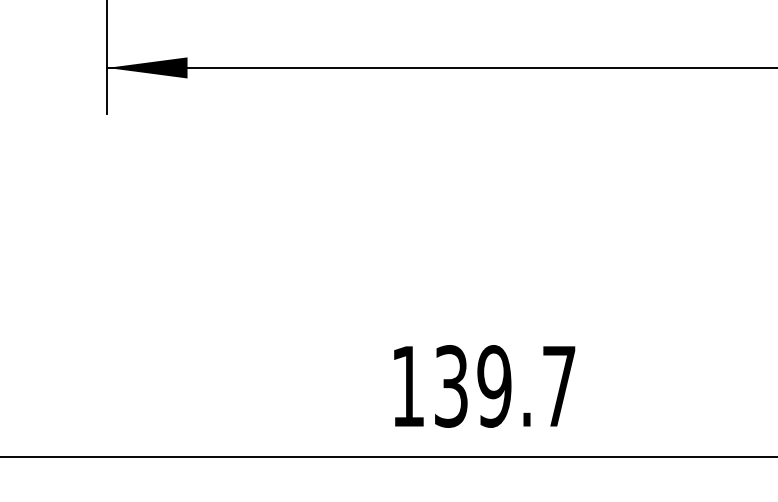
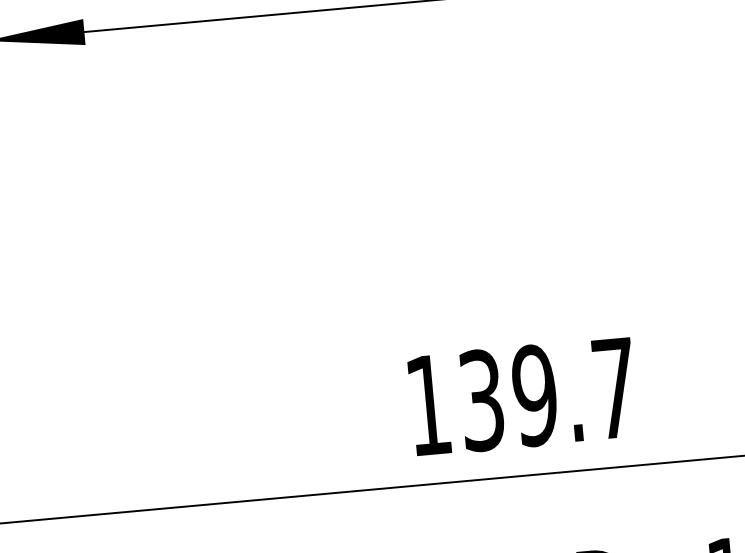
text: (484, 386) -> (522, 396), moved

